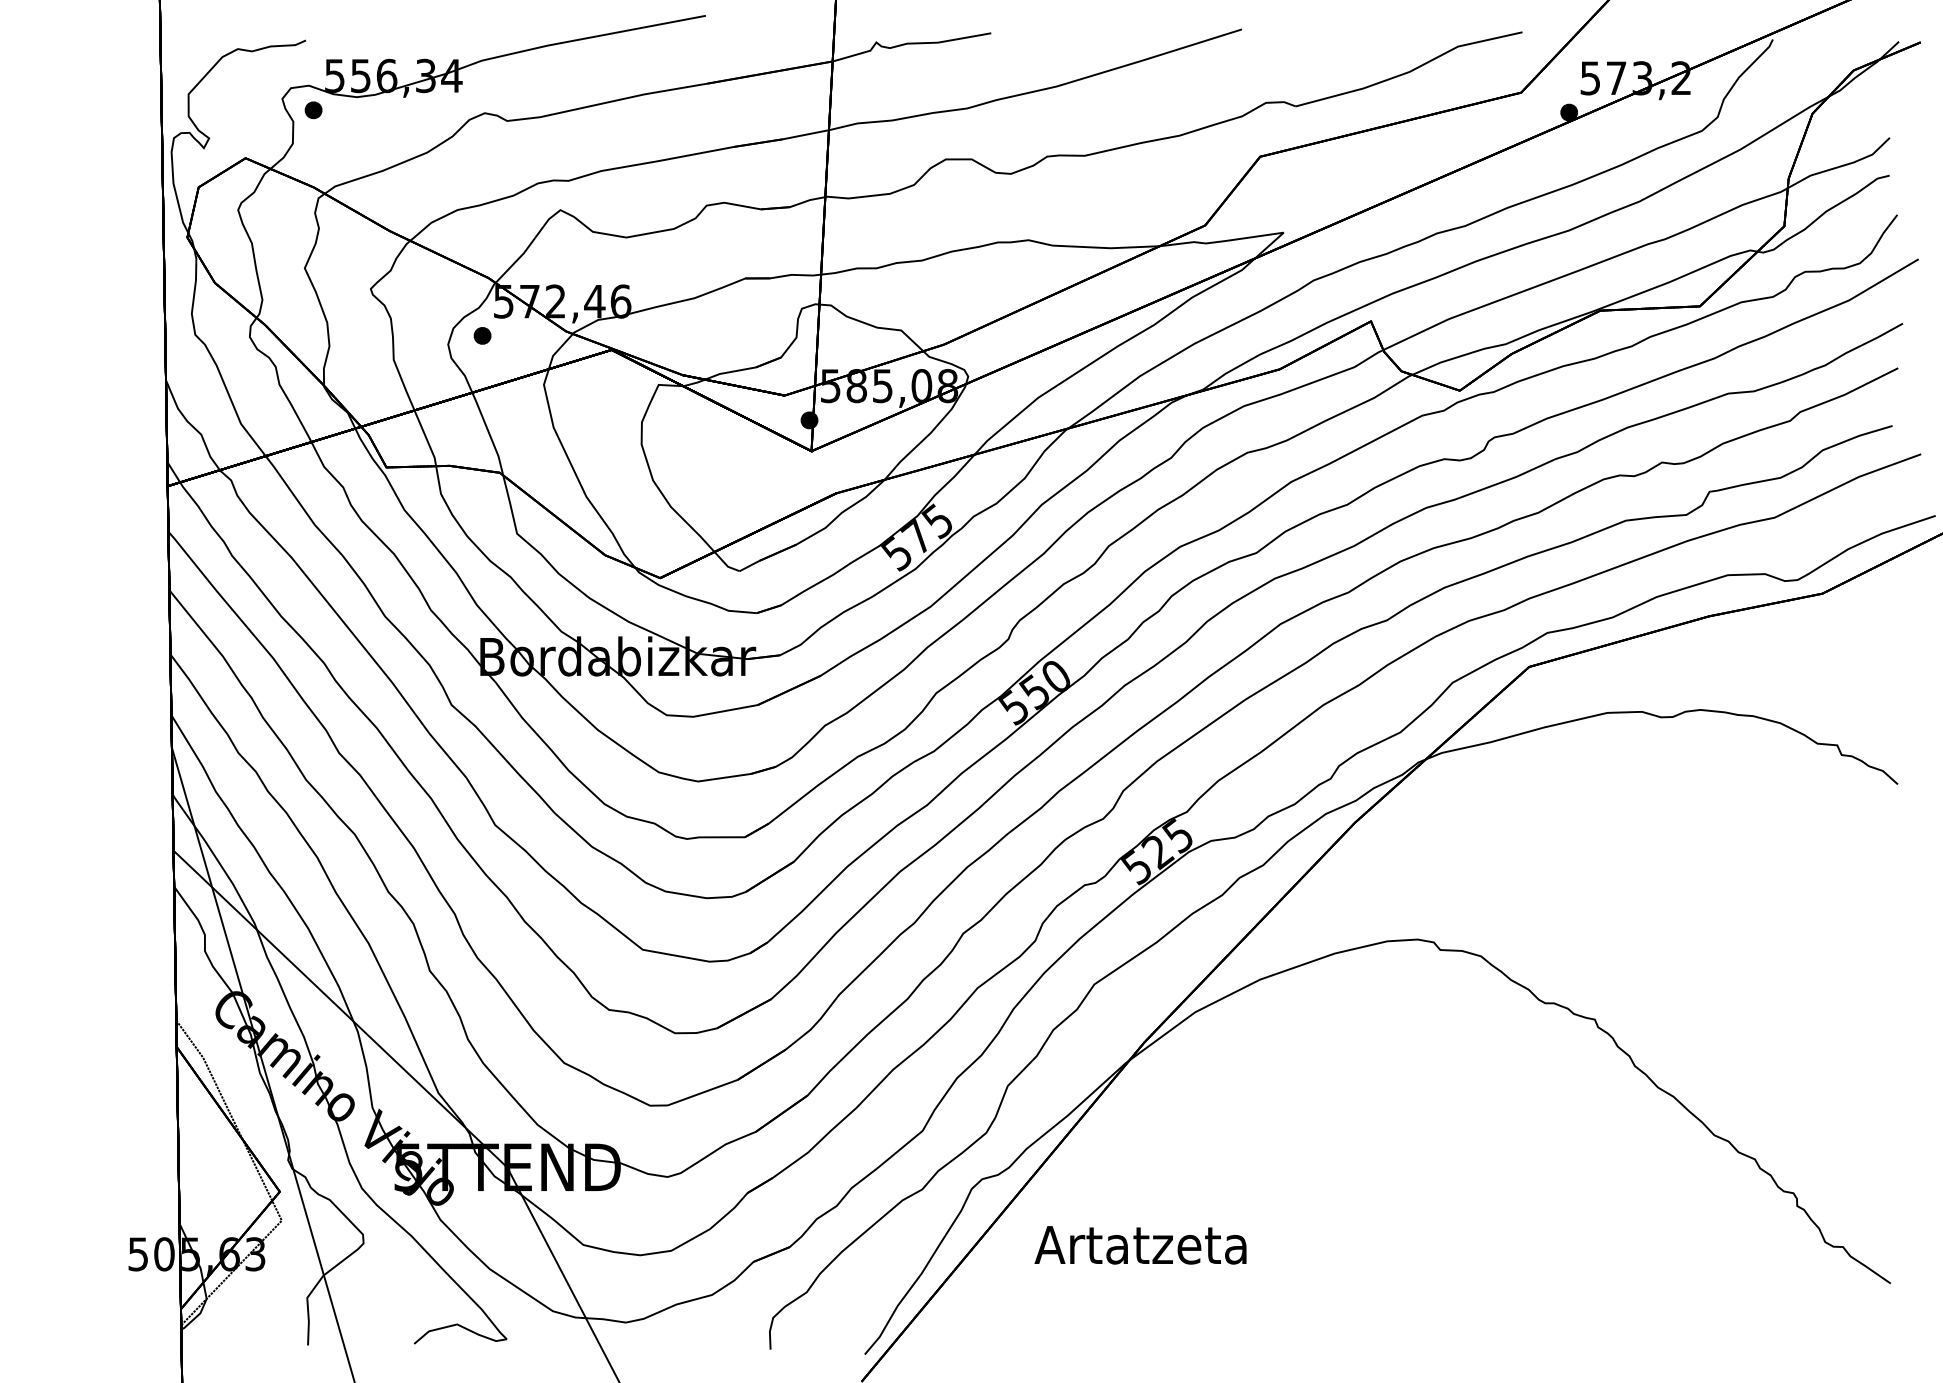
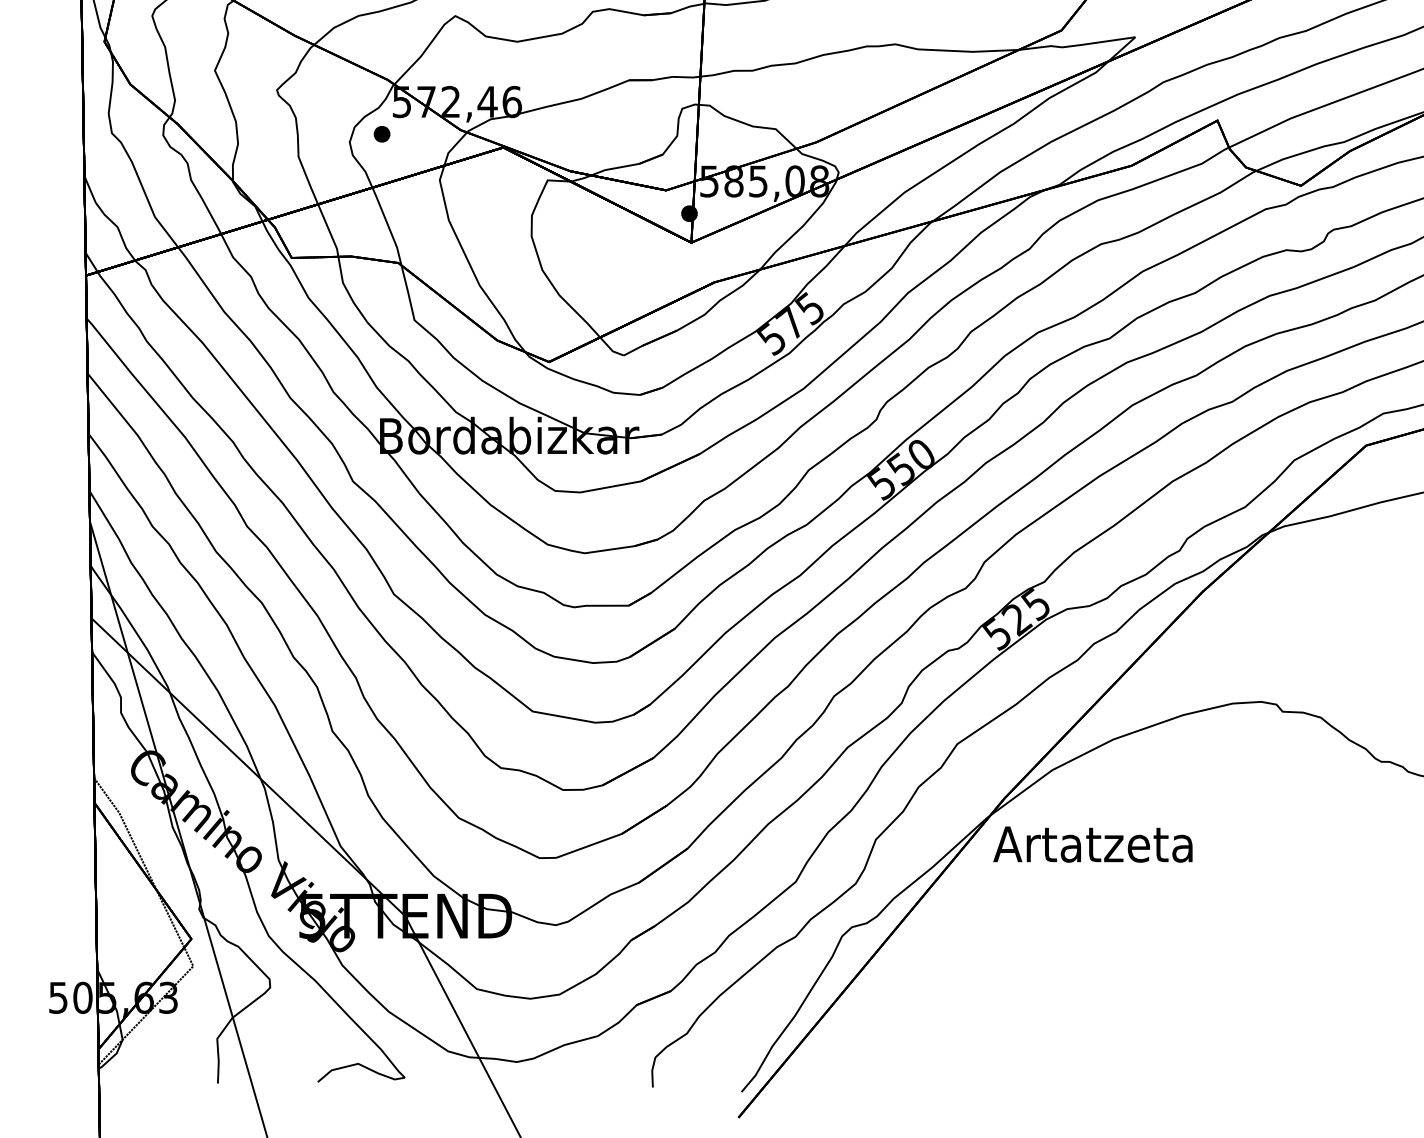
text: (1140, 1245) -> (1092, 844), moved

